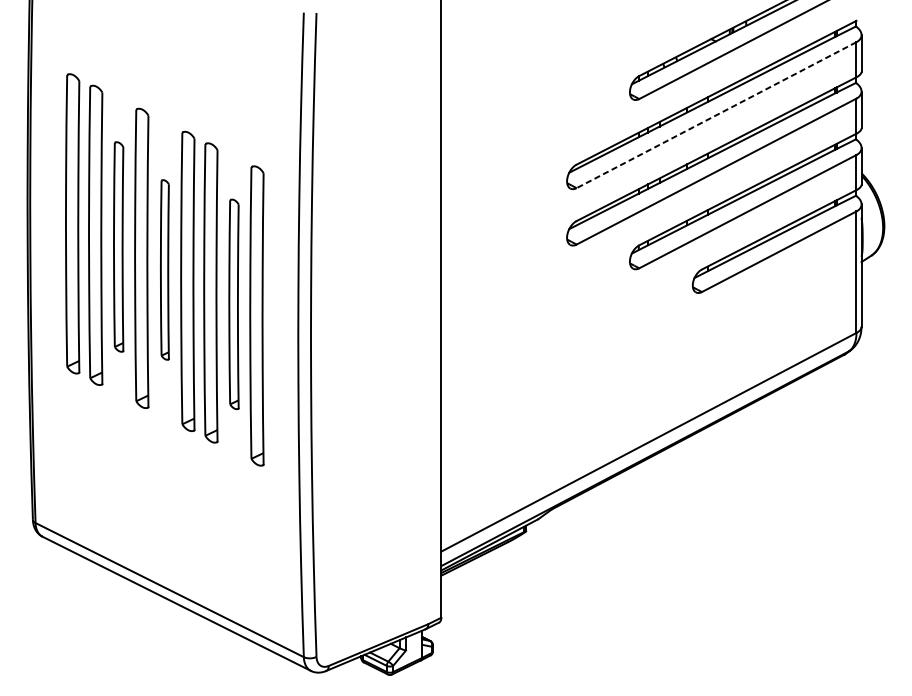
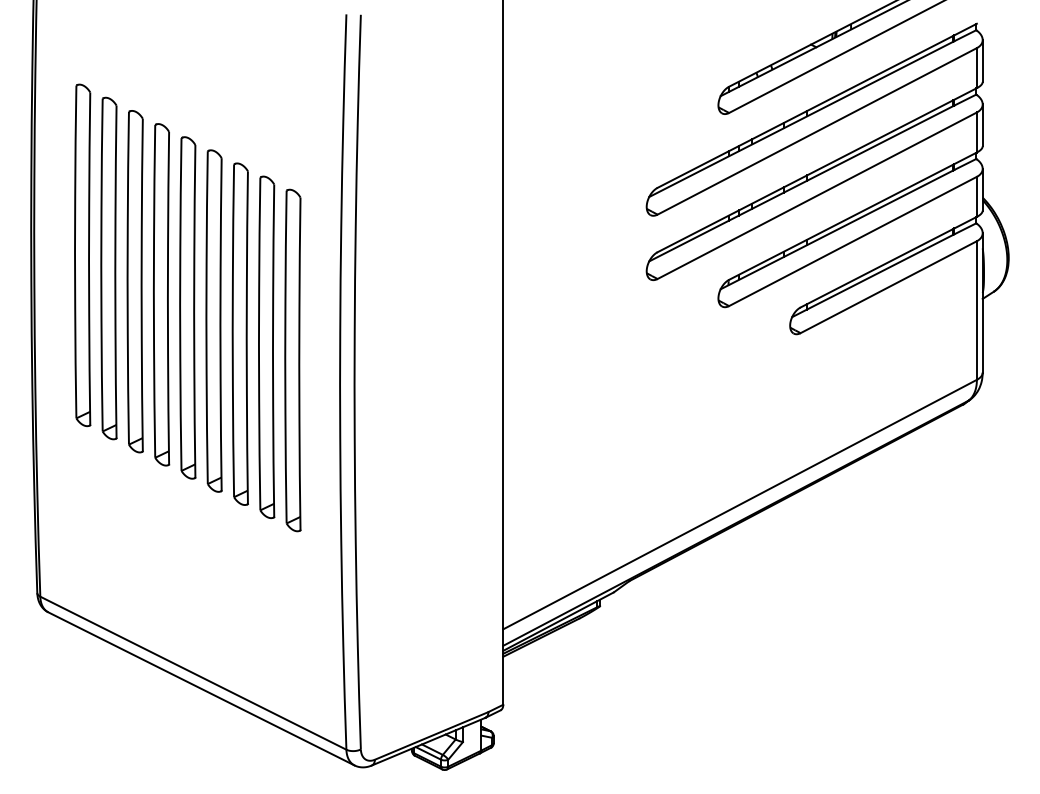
line: (715, 115) -> (816, 131), dashed -> solid
part: (118, 246) -> (134, 281), size x1.43
part: (164, 269) -> (187, 307), size x1.67
part: (233, 303) -> (266, 346), size x1.43

